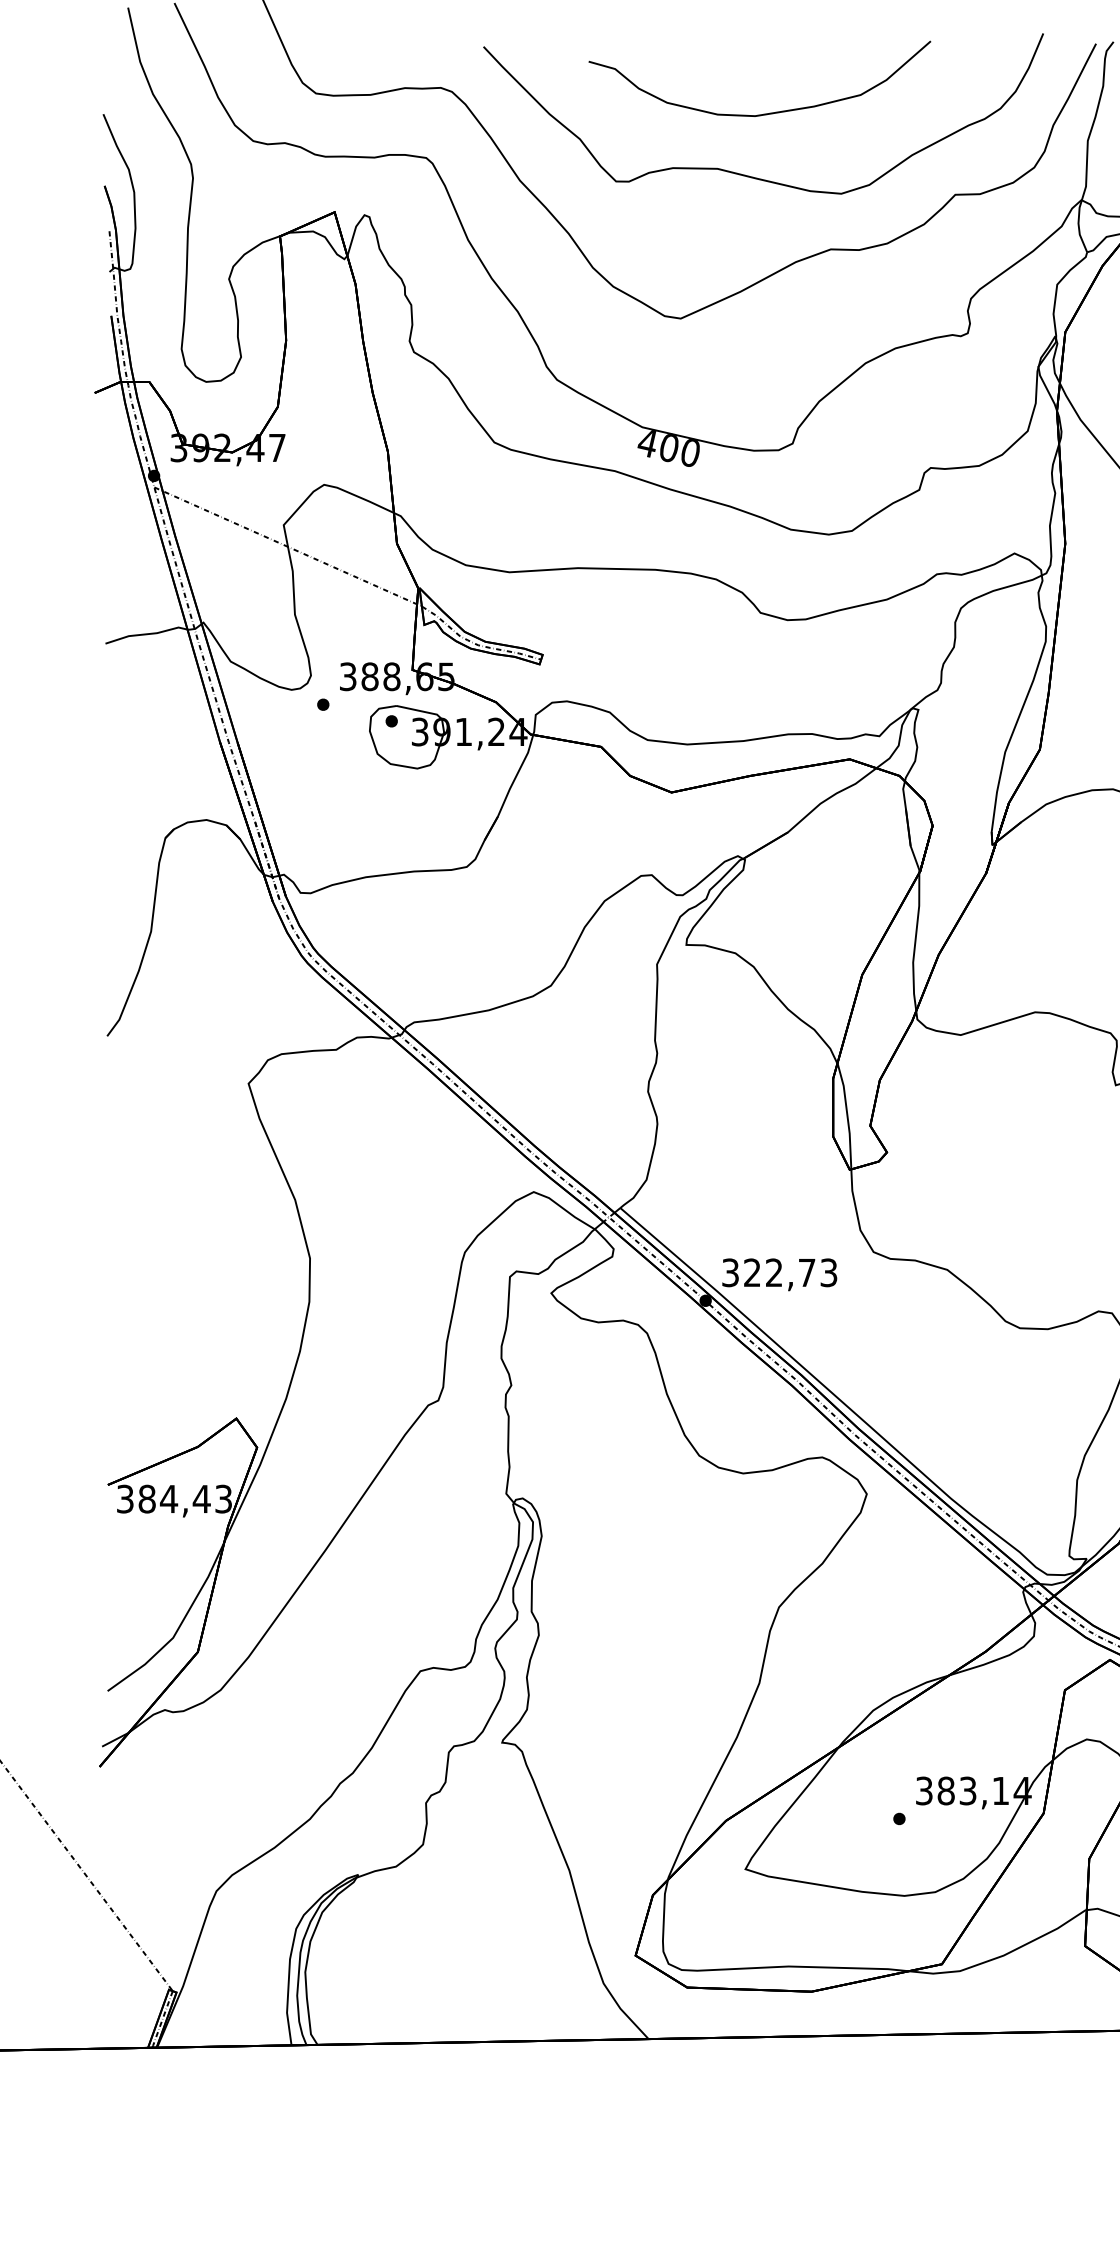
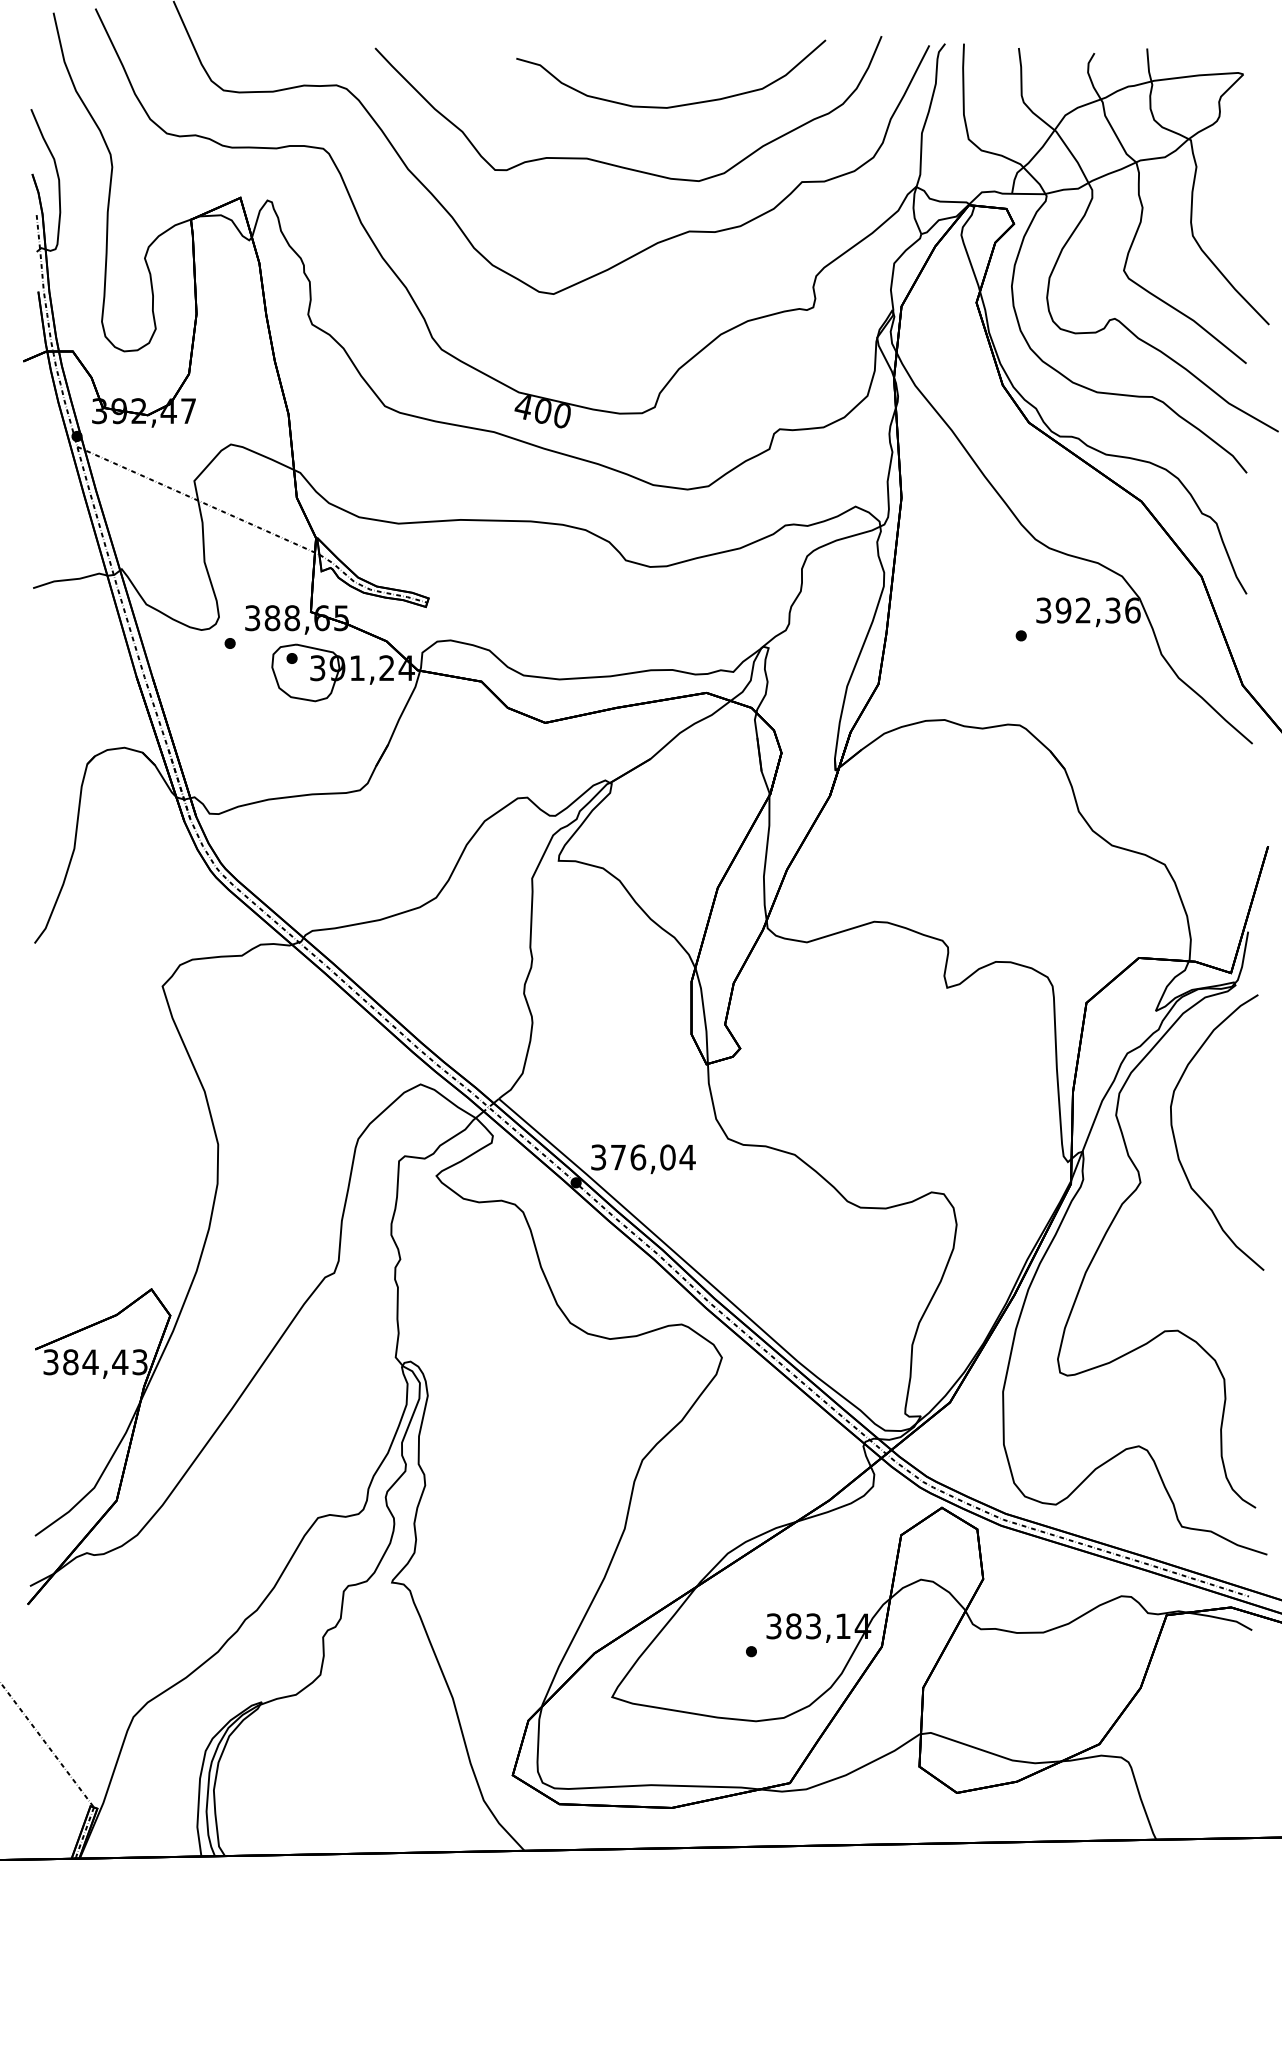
curve: (763, 113) -> (674, 105), moved
text: (791, 1272) -> (653, 1157), 322,73 -> 376,04

